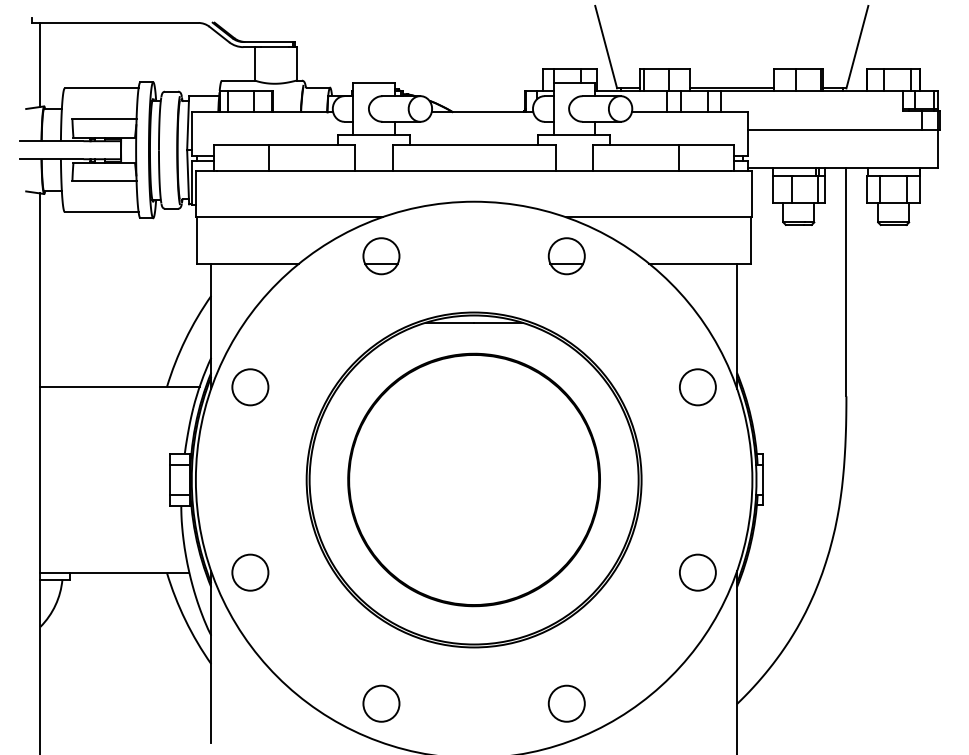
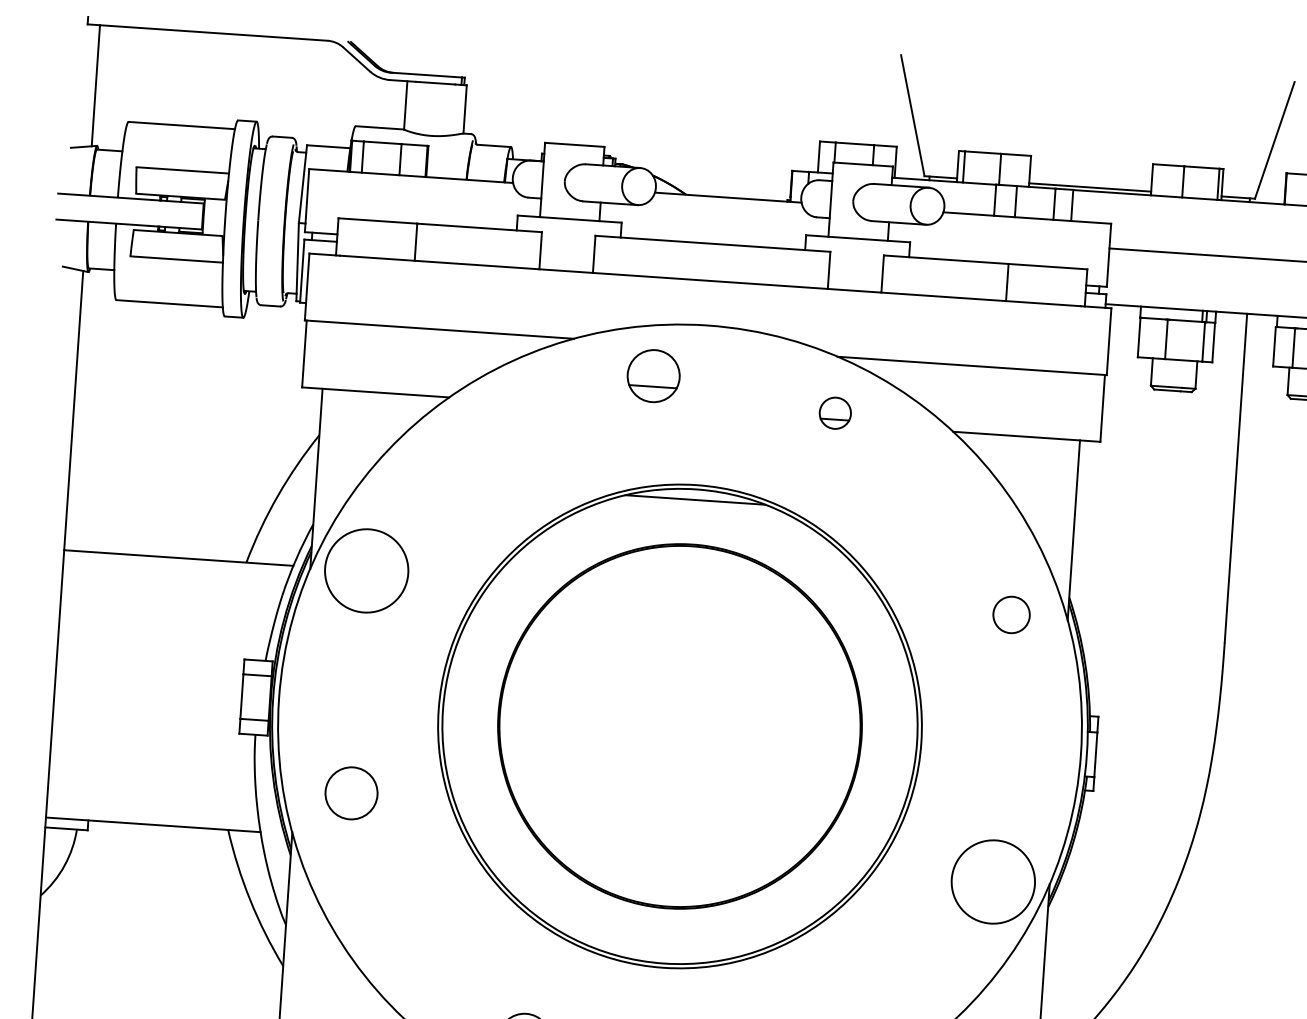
part: (381, 256) -> (653, 376), moved
part: (566, 256) -> (835, 413), size x0.6
circle: (250, 387) -> (366, 571), size x1.6
circle: (697, 387) -> (1010, 615), size x0.7
circle: (250, 572) -> (351, 793), moved
circle: (697, 572) -> (992, 881), size x1.6

